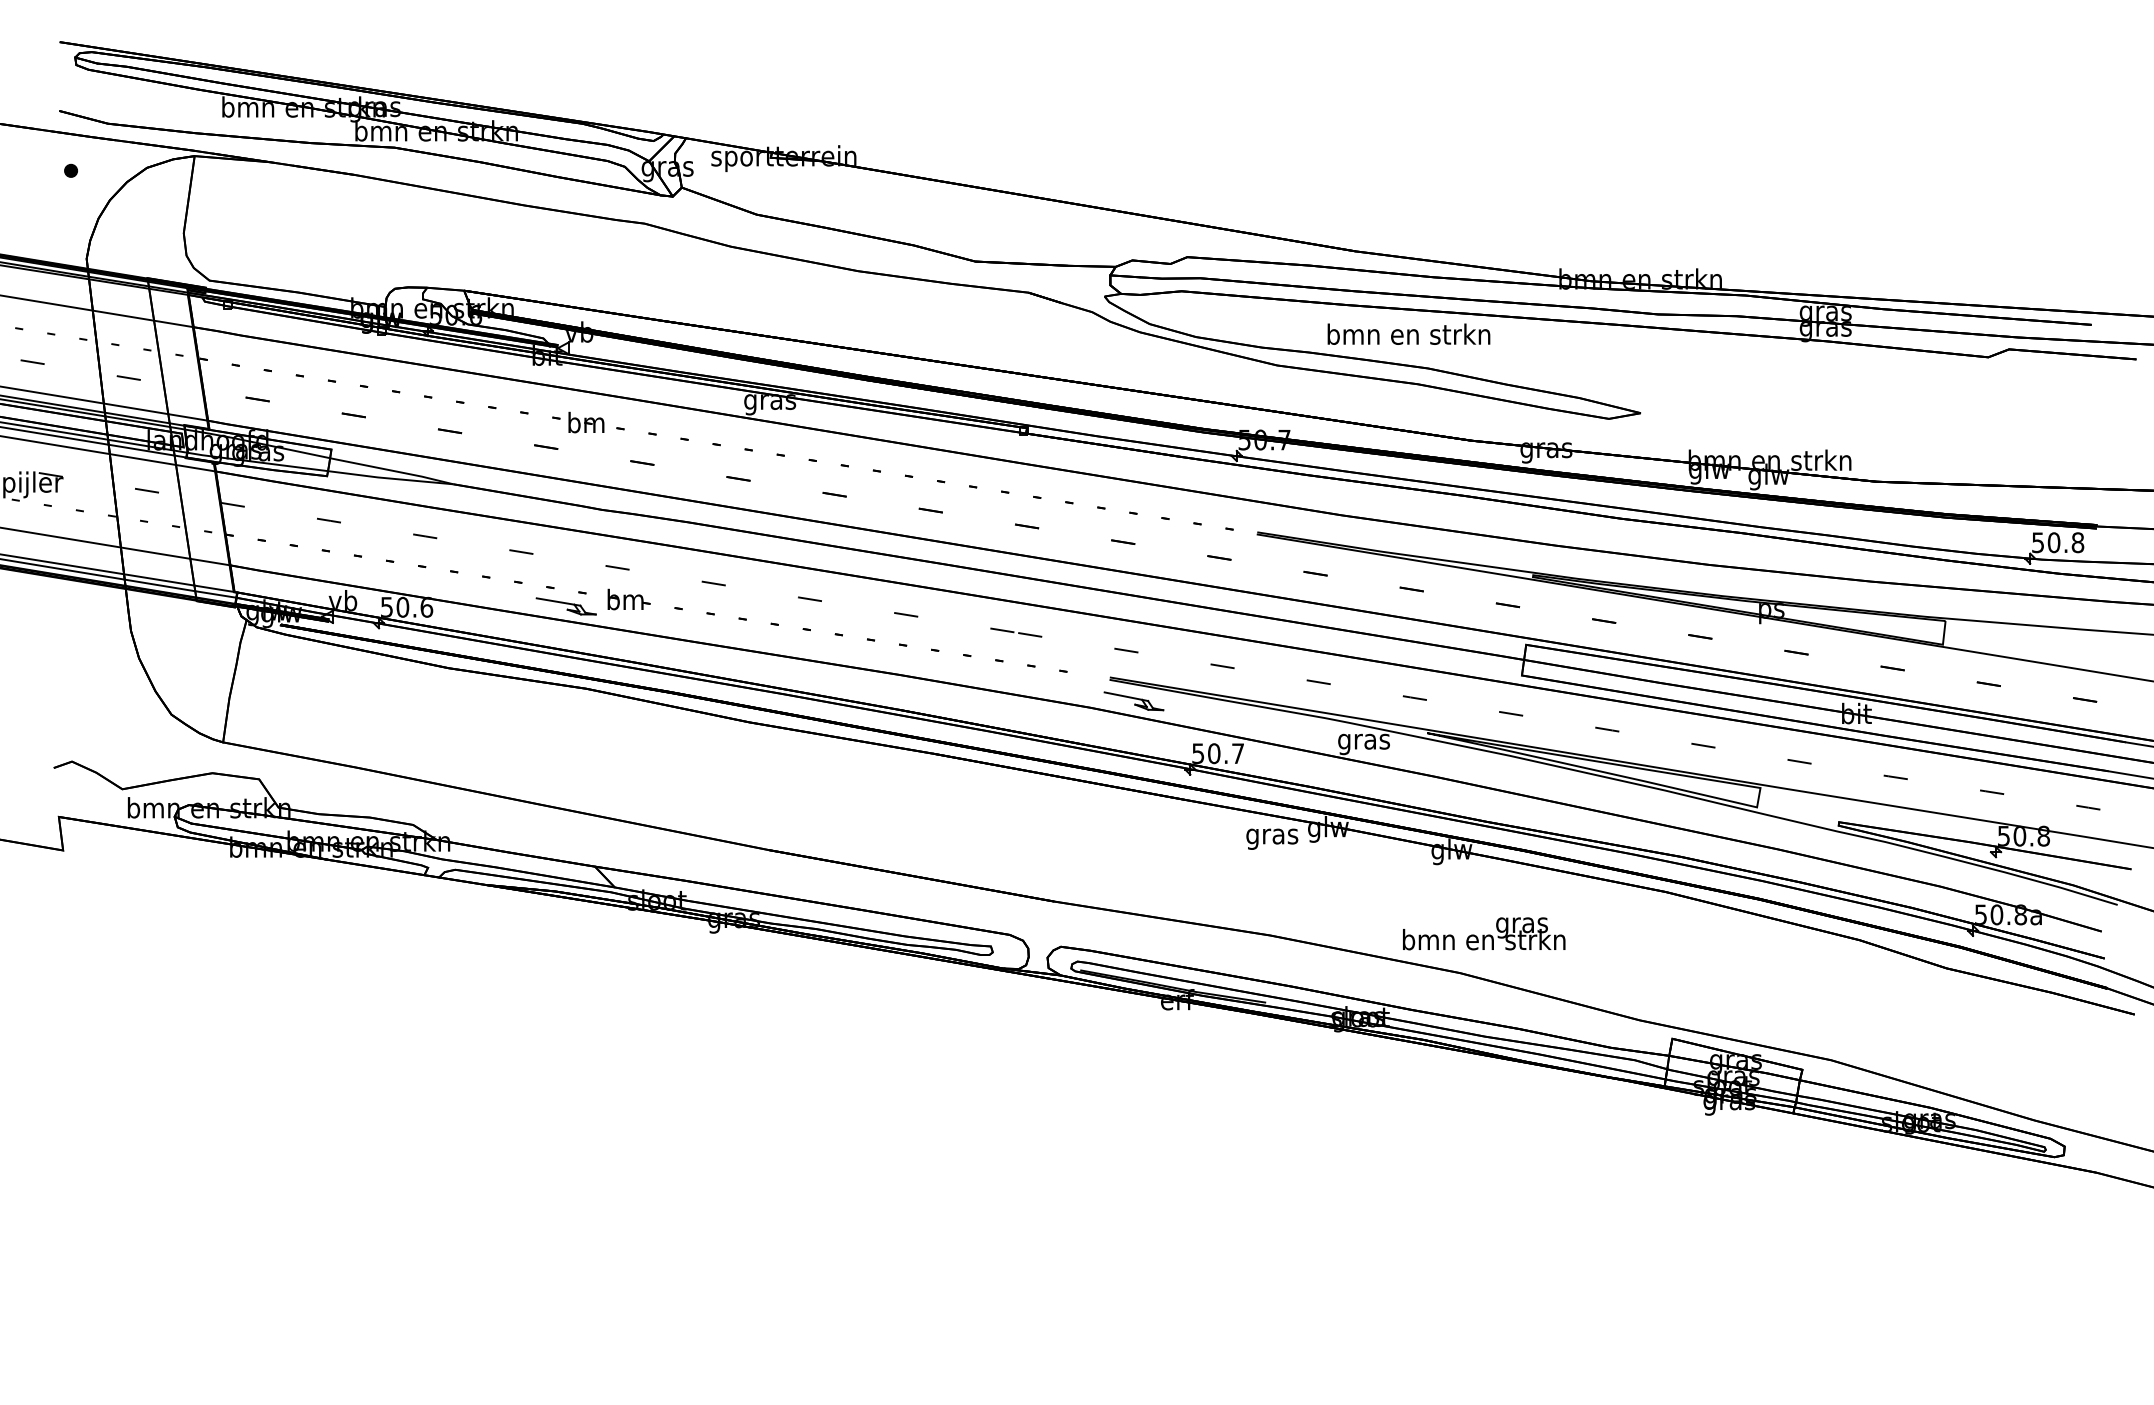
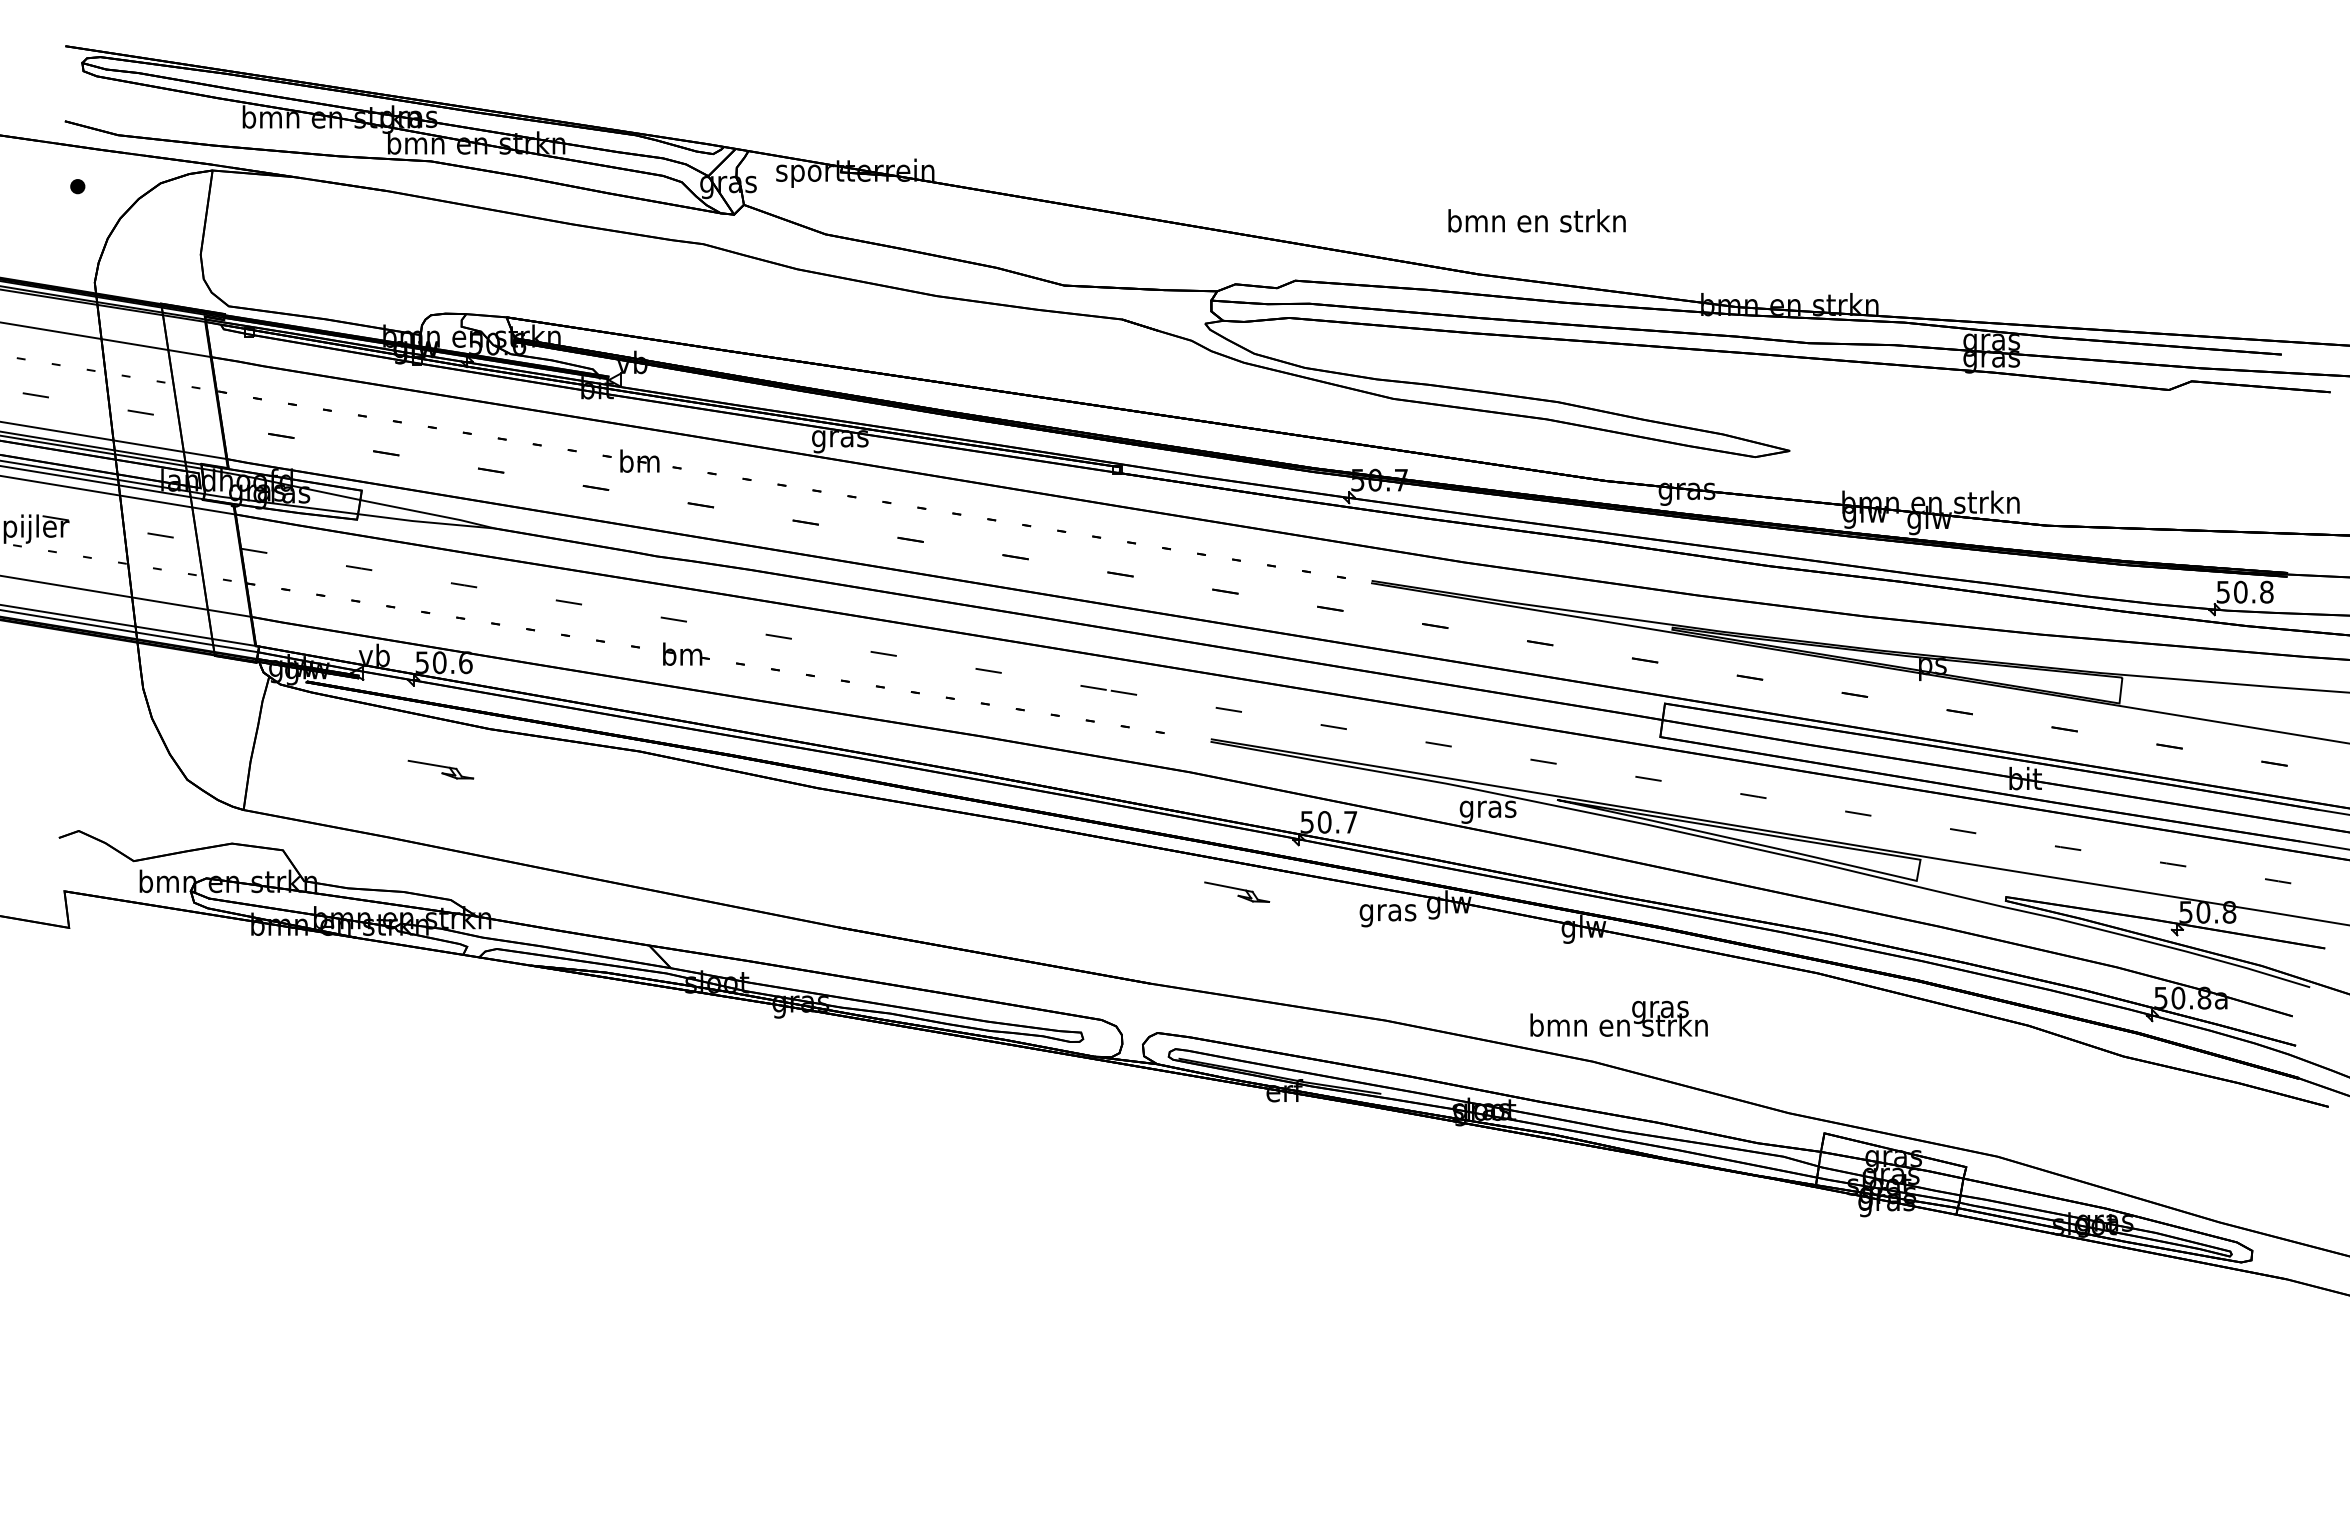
text: (1408, 333) -> (1536, 220), moved
part: (565, 606) -> (440, 769), moved
part: (1134, 700) -> (1237, 891), moved

